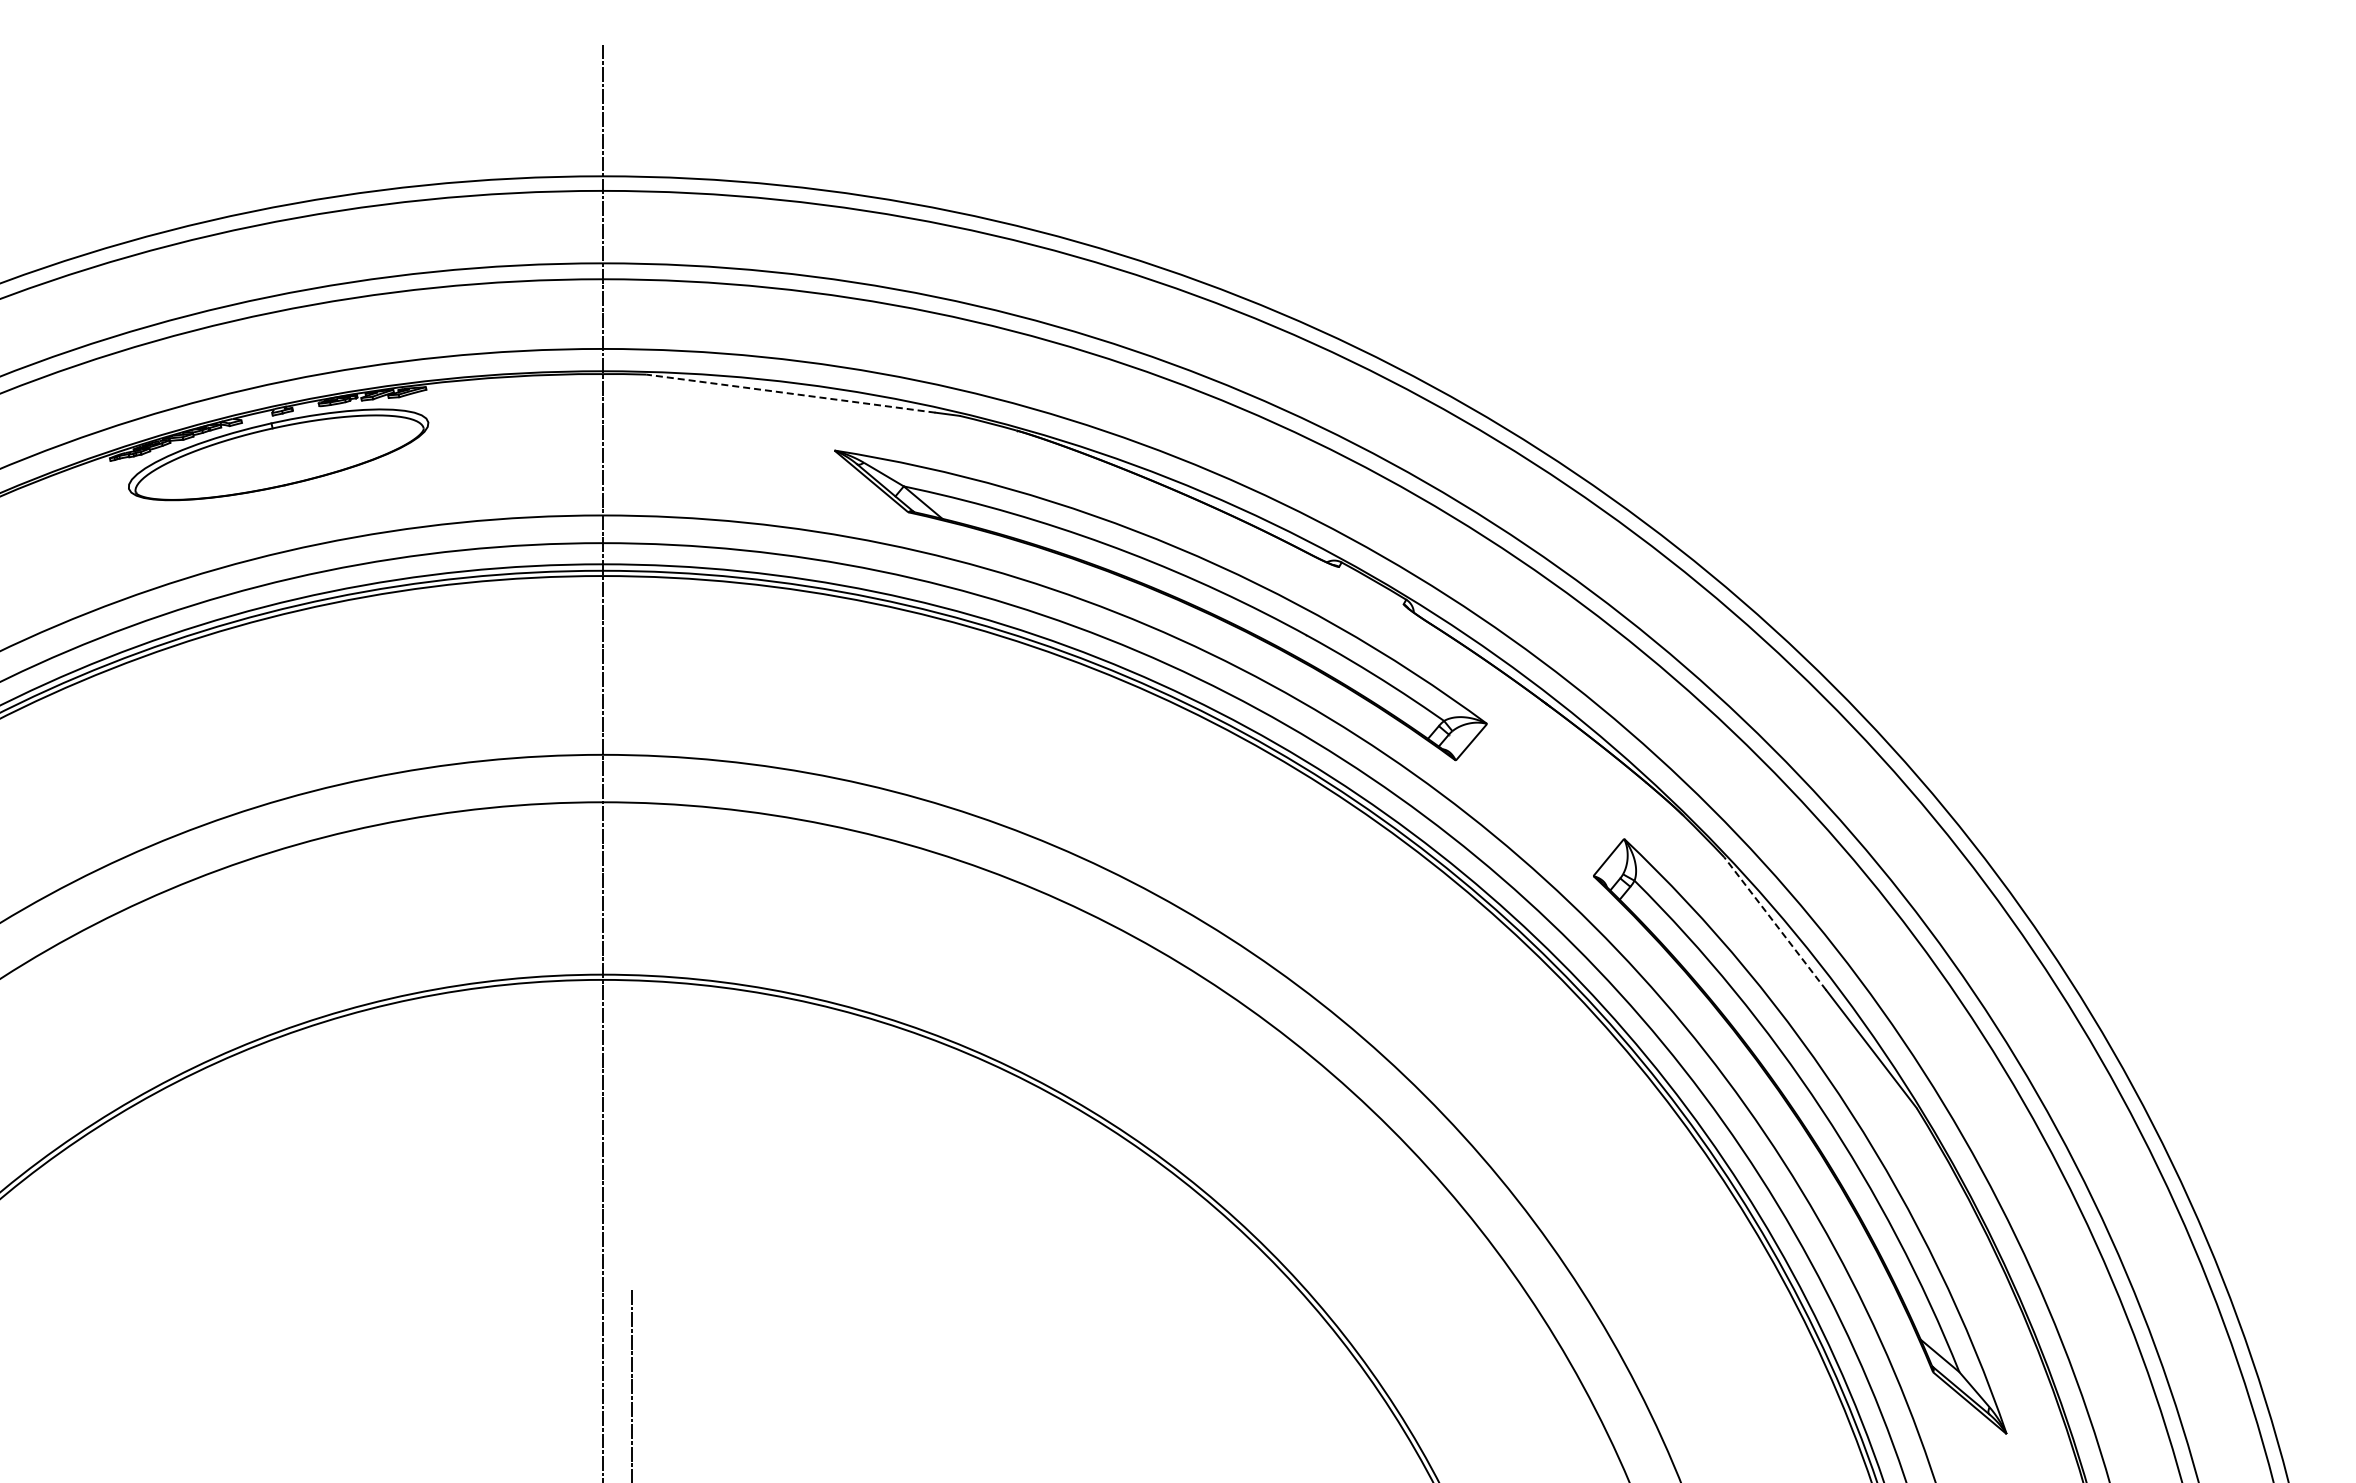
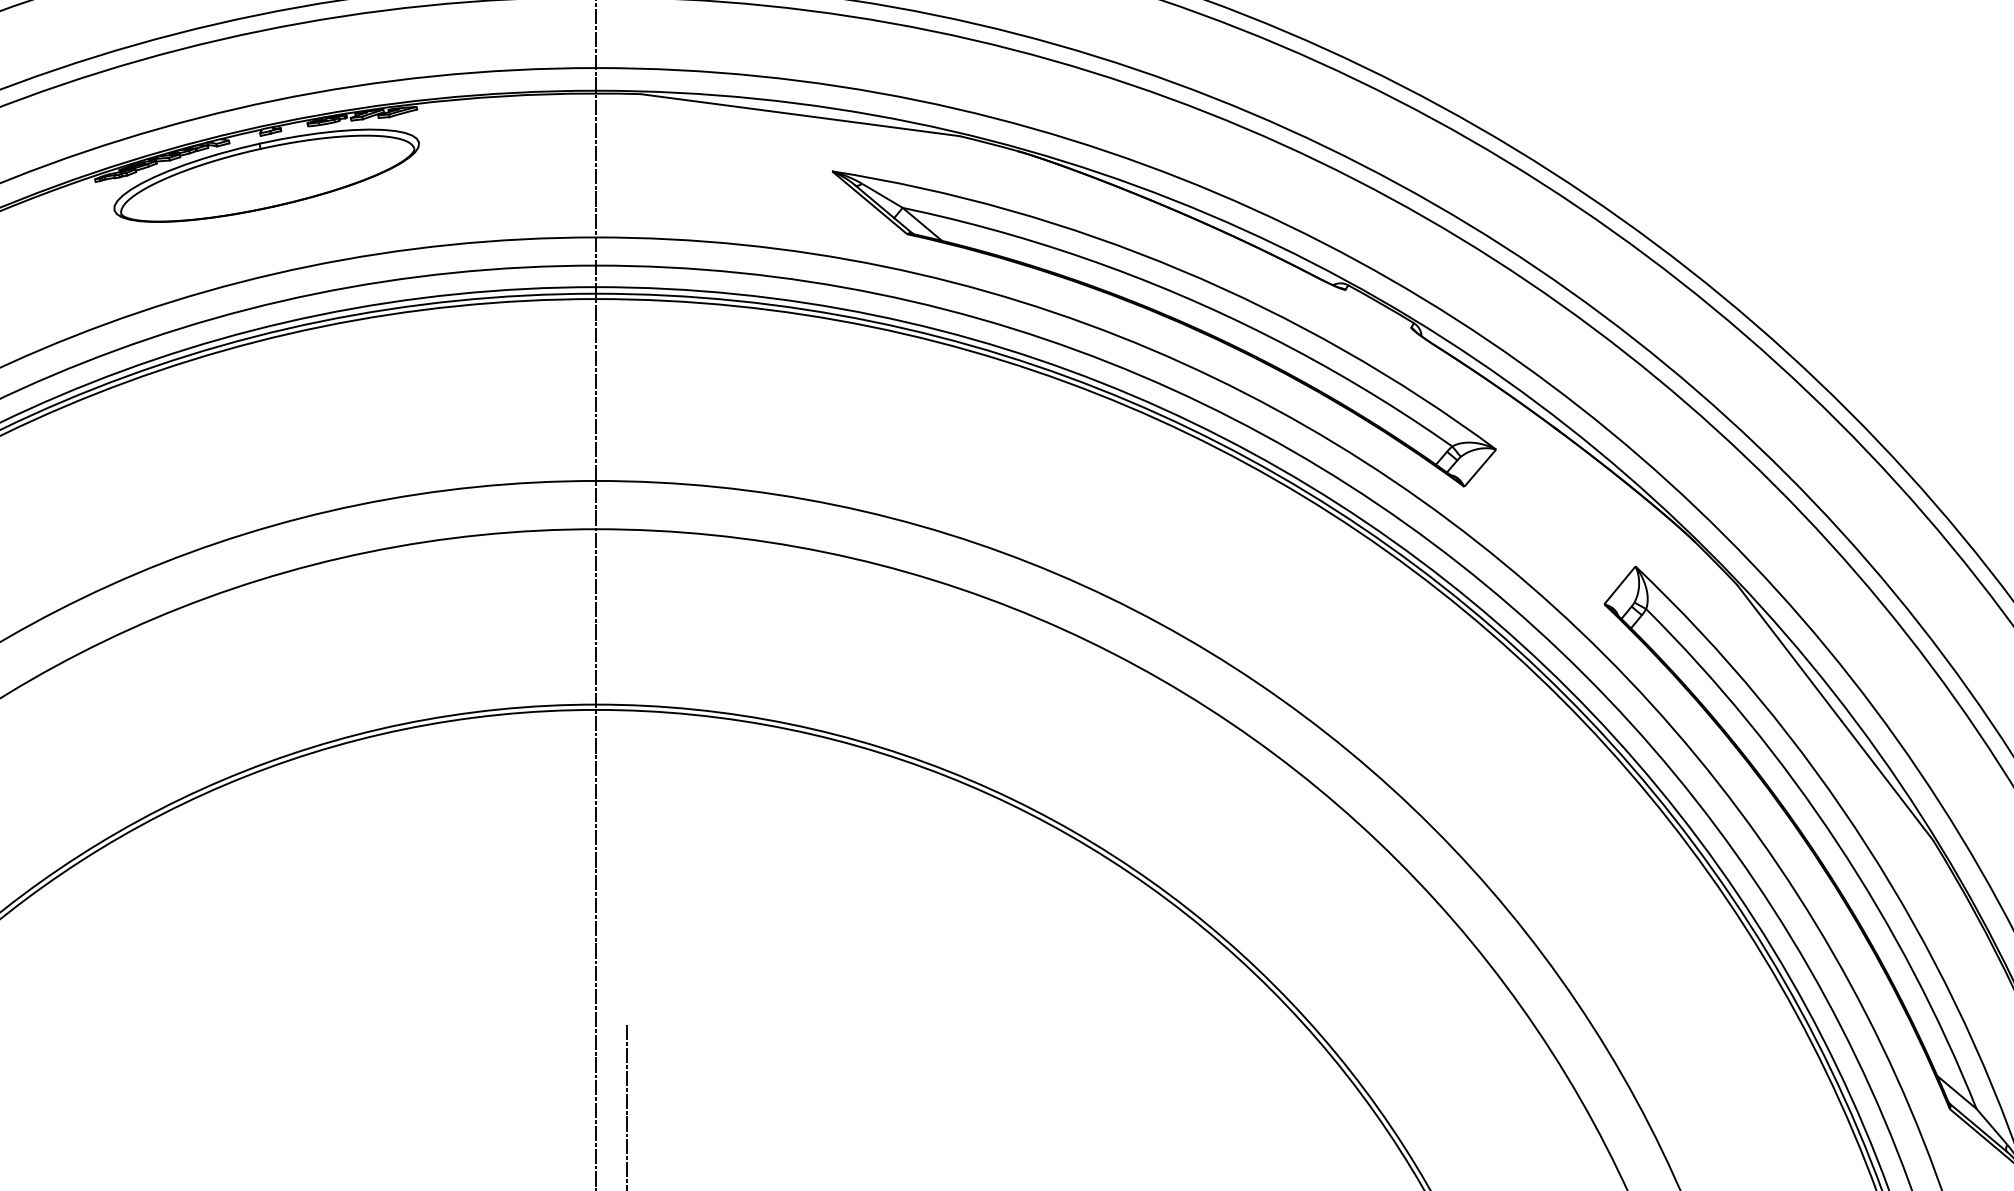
line: (790, 393) -> (787, 113), dashed -> solid
line: (1775, 923) -> (1789, 652), dashed -> solid

